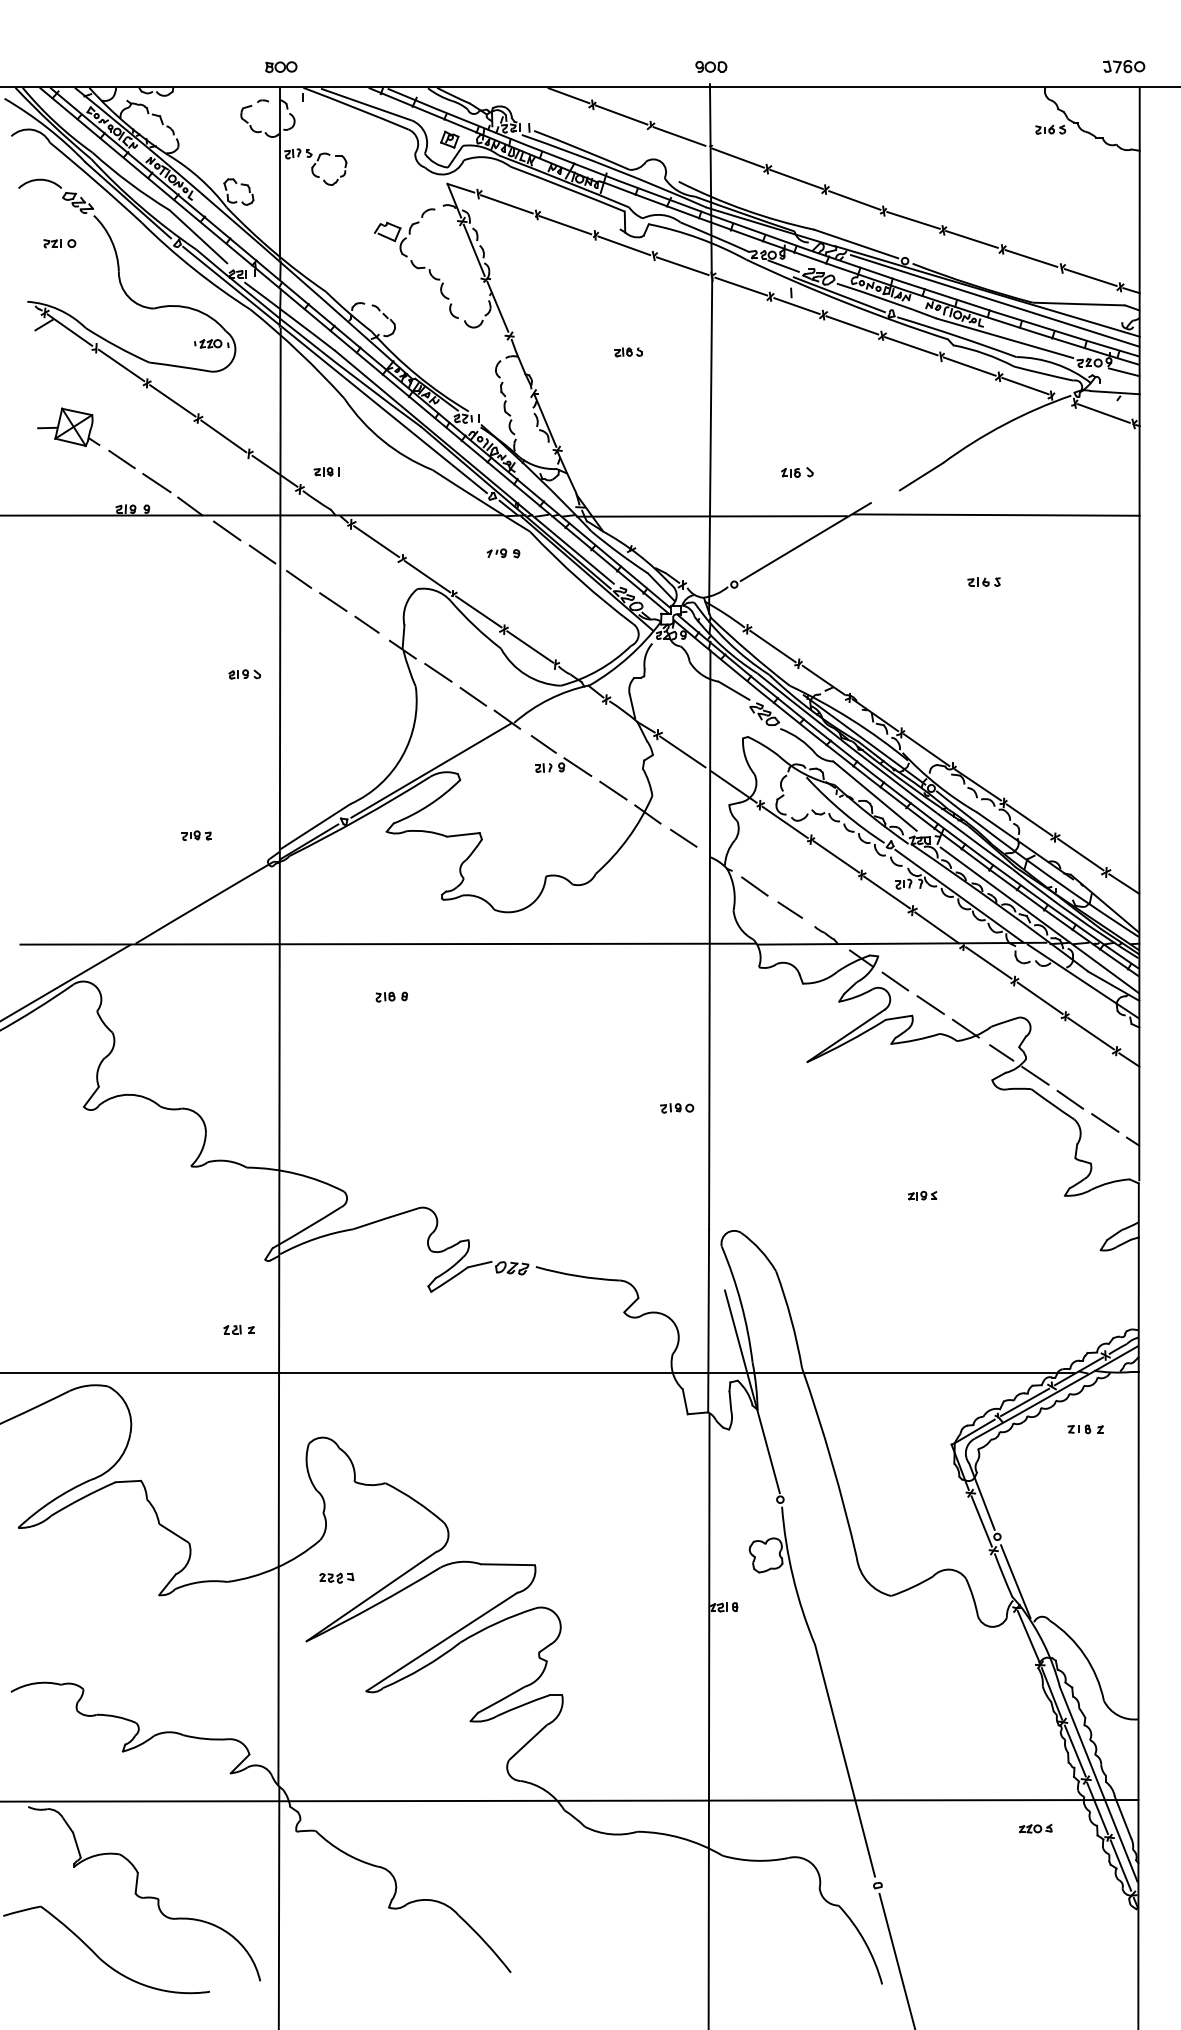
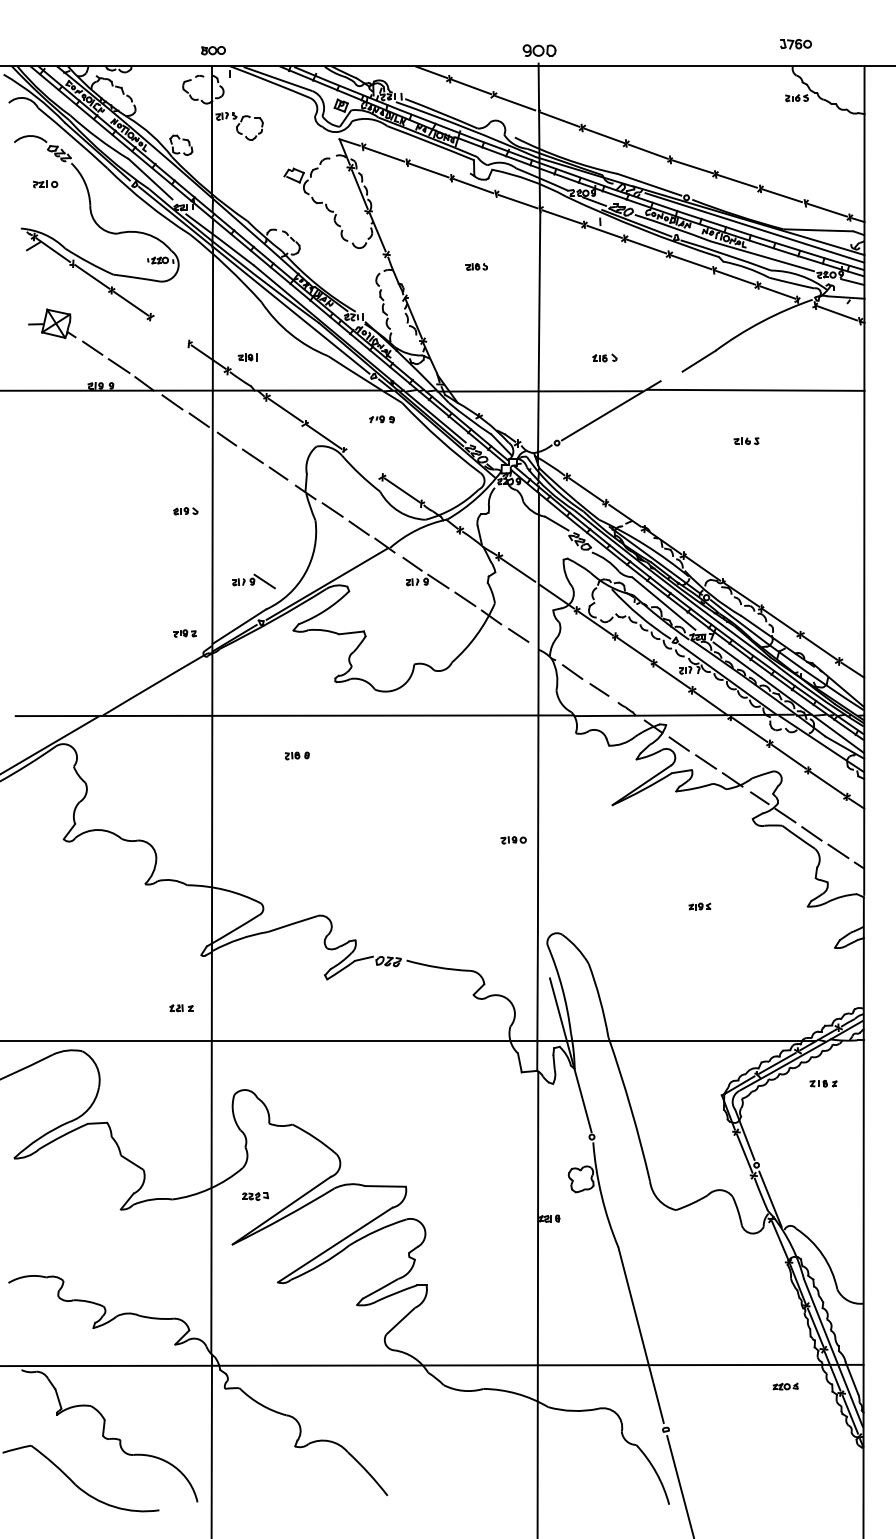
part: (711, 66) -> (539, 50), size x1.4
part: (1124, 66) -> (796, 44), moved
line: (223, 436) -> (169, 330), removed
line: (478, 611) -> (363, 463), removed
part: (334, 766) -> (253, 581), added
part: (196, 835) -> (184, 633), moved

